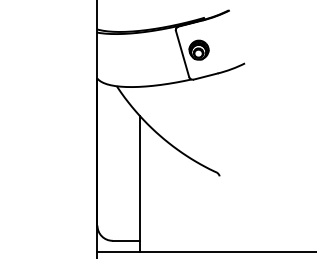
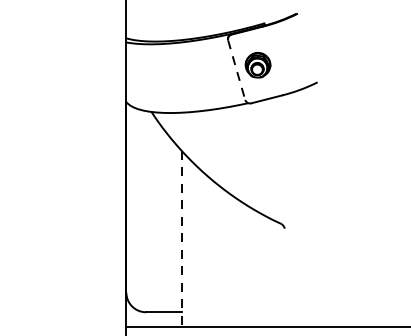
line: (182, 54) -> (236, 70), solid -> dashed
line: (140, 184) -> (182, 239), solid -> dashed

